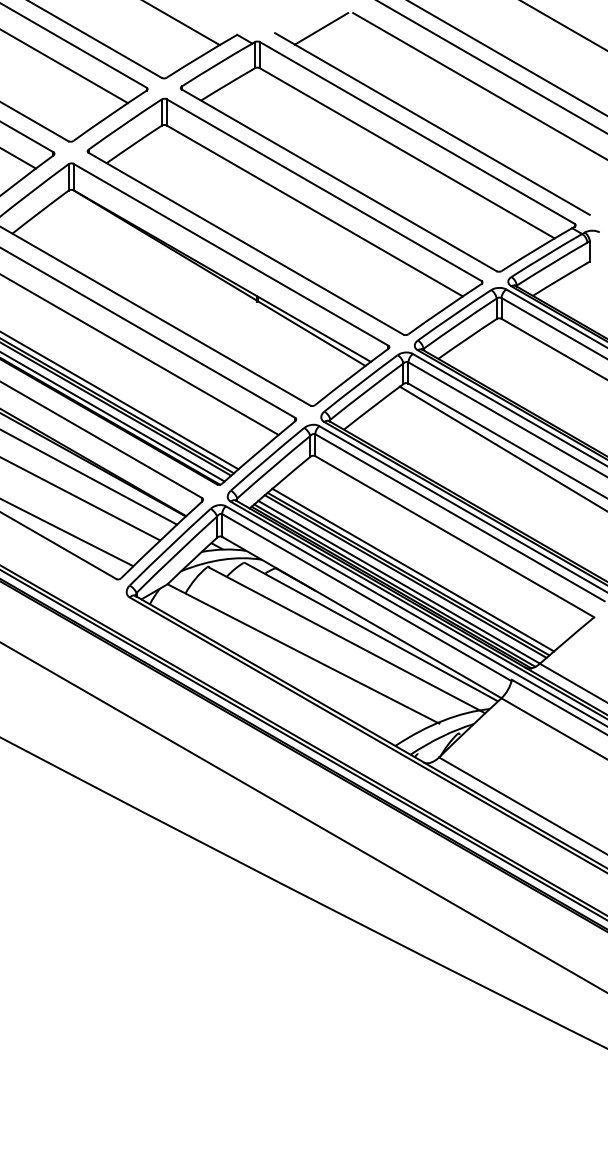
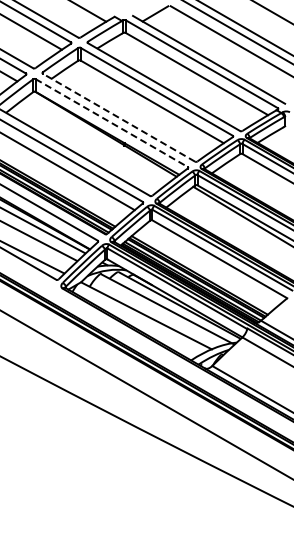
line: (247, 243) -> (119, 117), solid -> dashed
line: (230, 255) -> (111, 123), solid -> dashed

